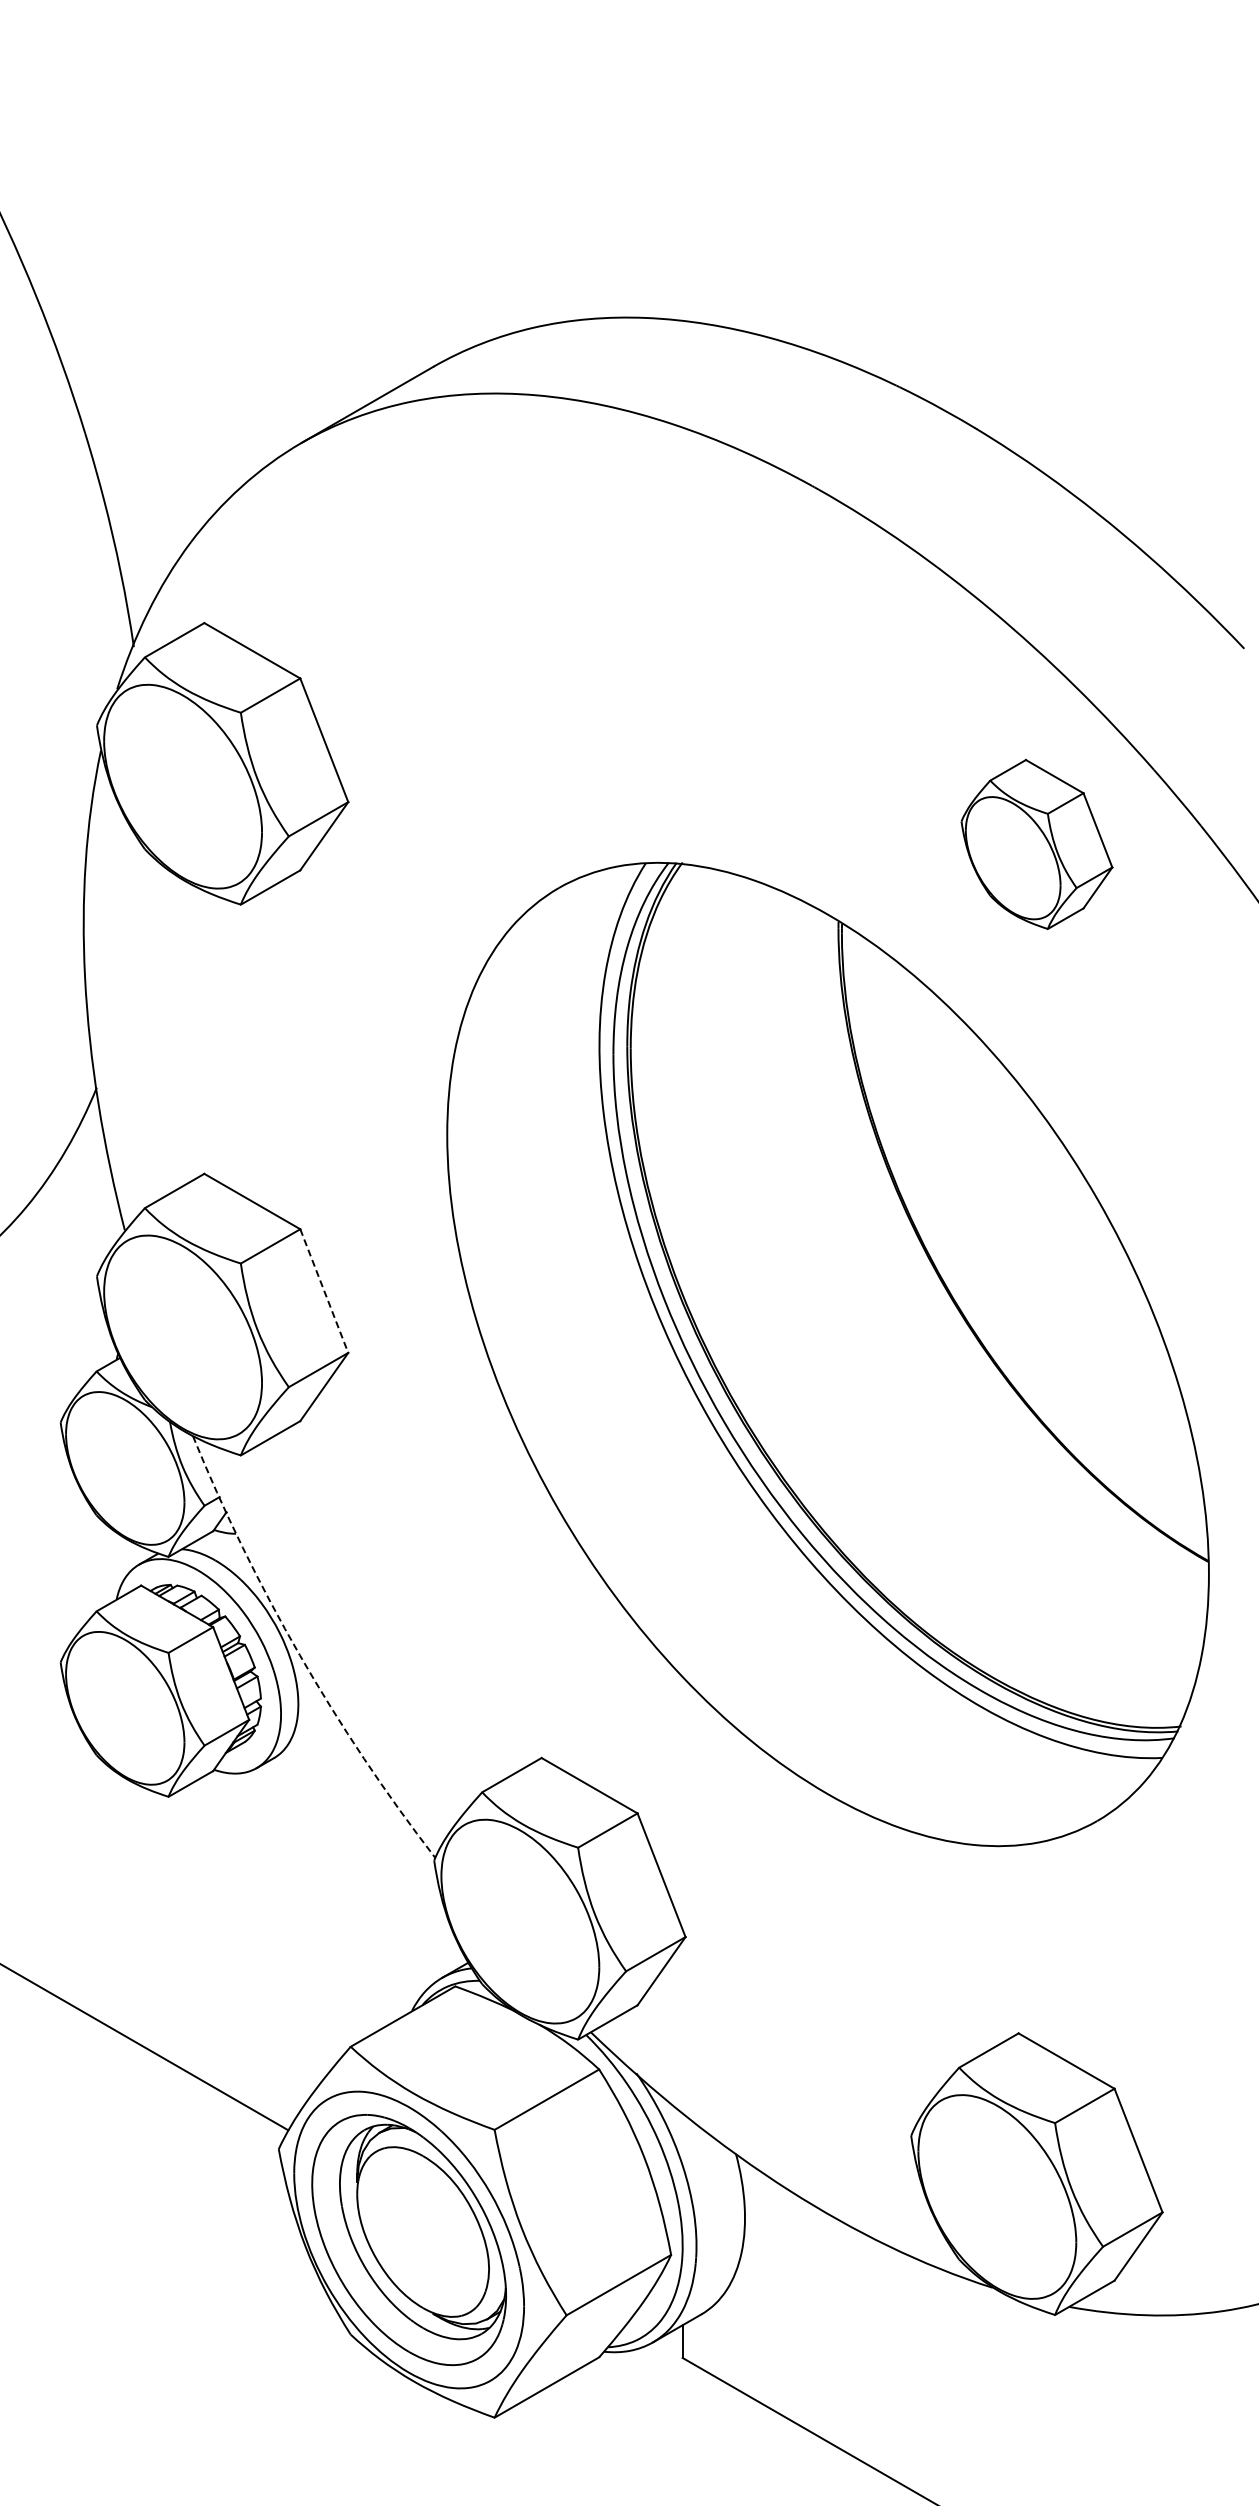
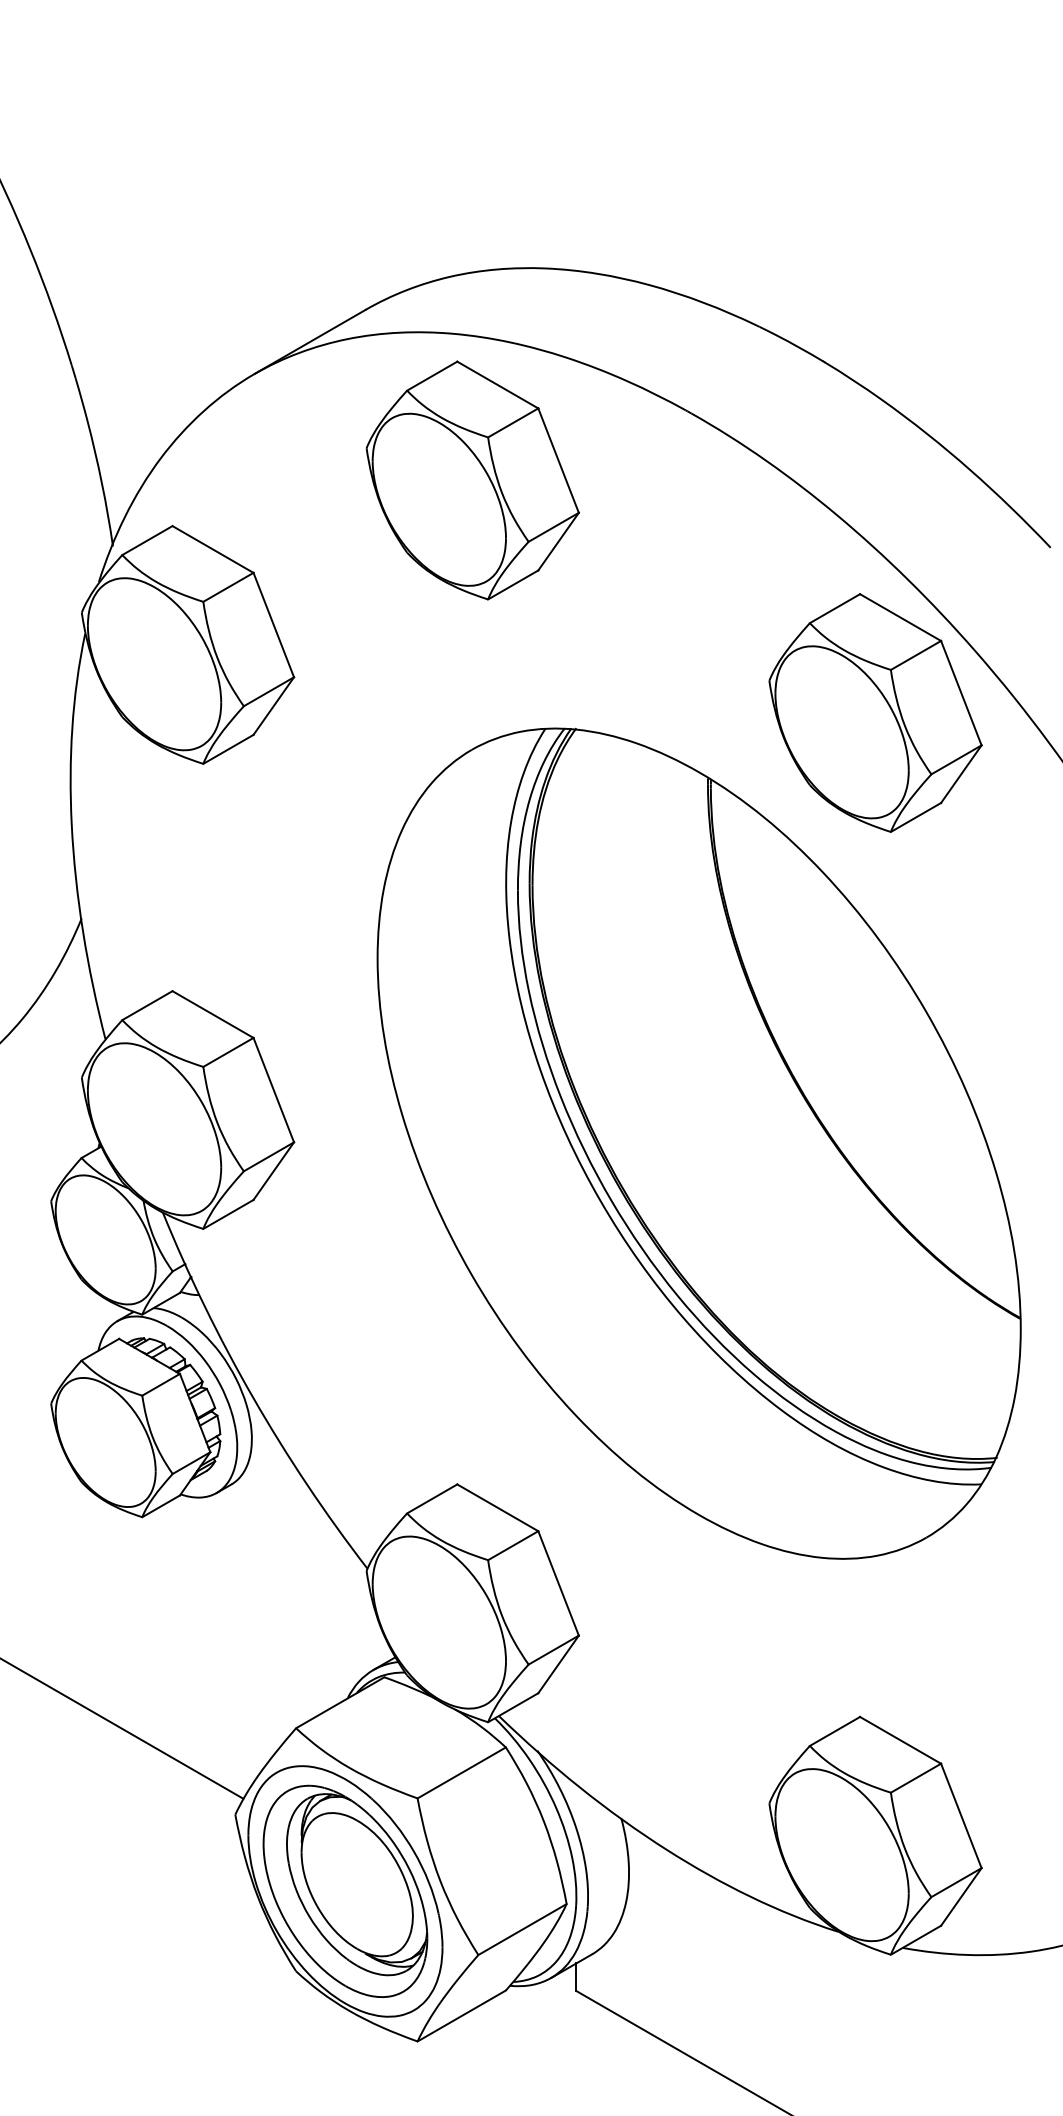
part: (559, 568) -> (472, 480), added
part: (1036, 844) -> (875, 713), size x1.67
line: (324, 1291) -> (273, 1090), dashed -> solid
arc: (299, 1655) -> (252, 1397), dashed -> solid

